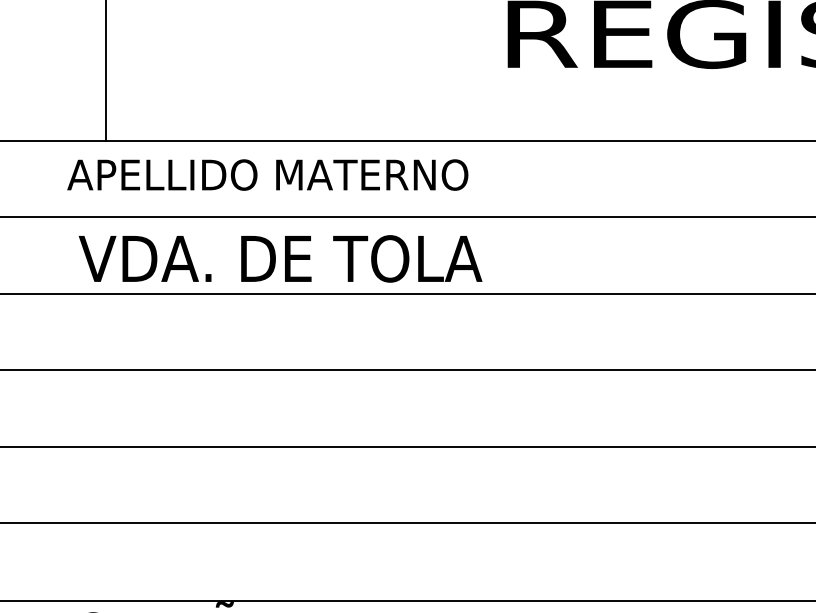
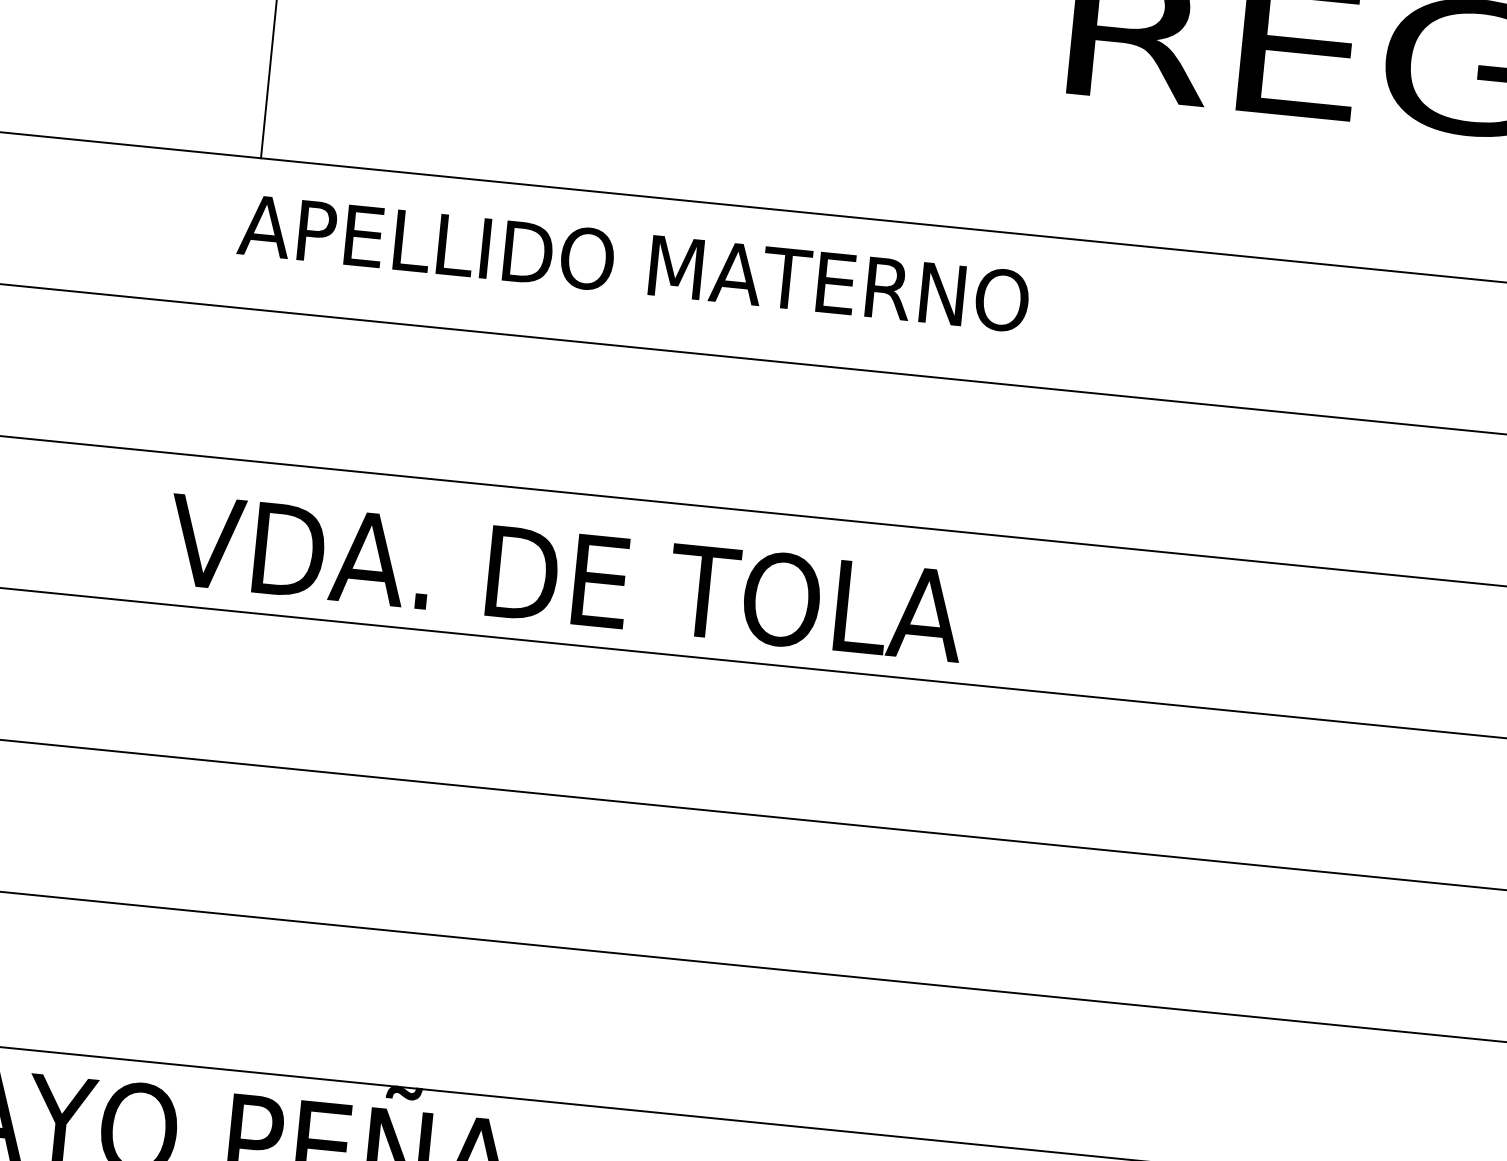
text: (267, 174) -> (633, 262), moved
text: (280, 258) -> (566, 577), moved

